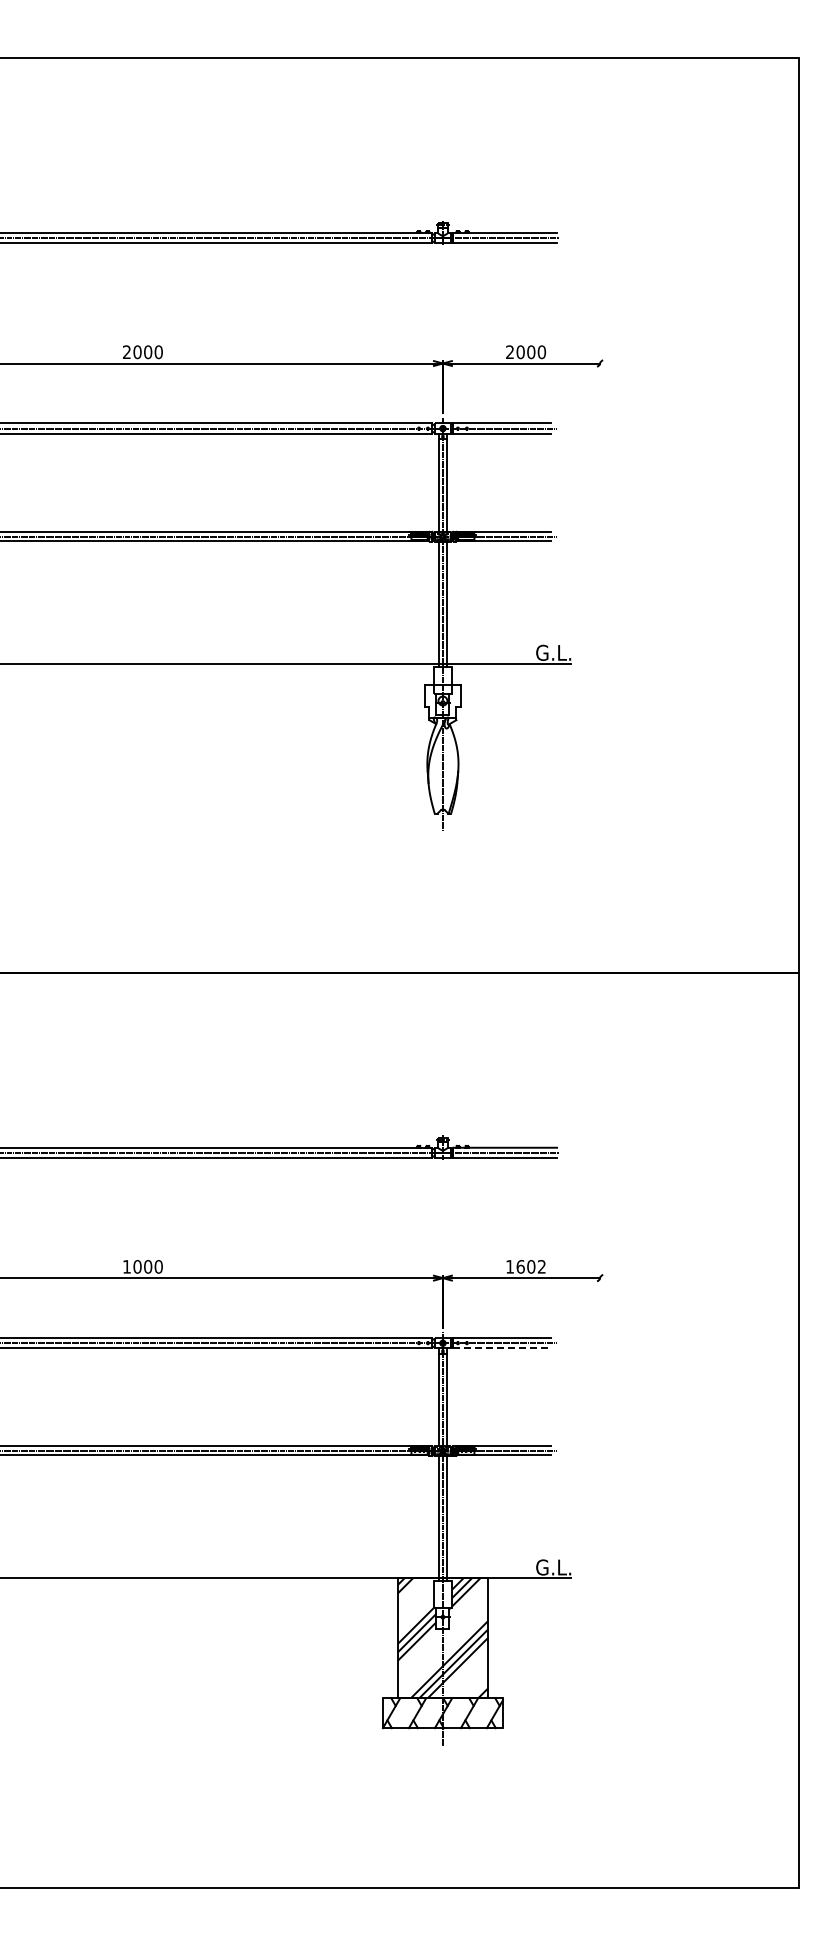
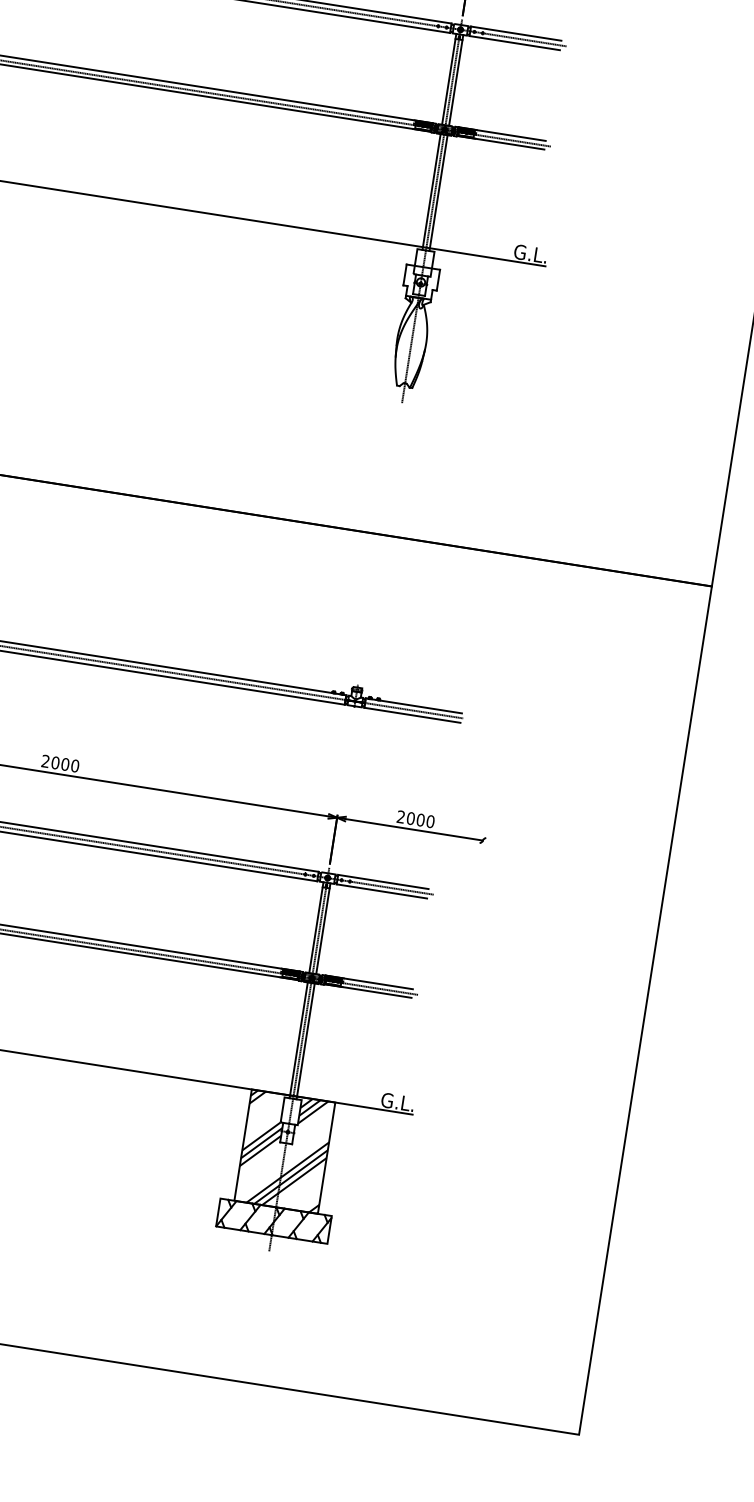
text: (126, 1266) -> (45, 760), 1000 -> 2000
text: (526, 1266) -> (416, 819), 1602 -> 2000
line: (502, 1348) -> (382, 891), dashed -> solid

